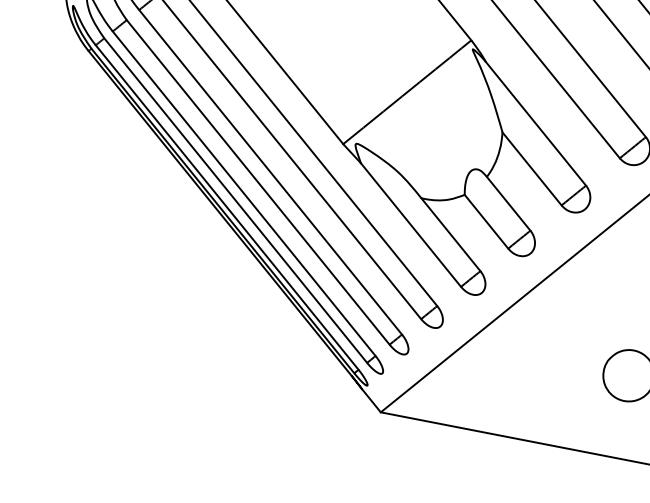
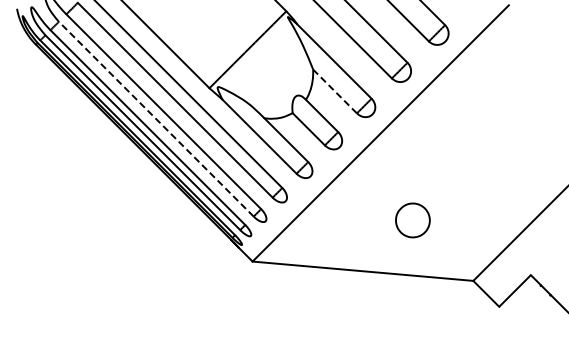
line: (532, 169) -> (335, 91), solid -> dashed
line: (258, 182) -> (156, 119), solid -> dashed

